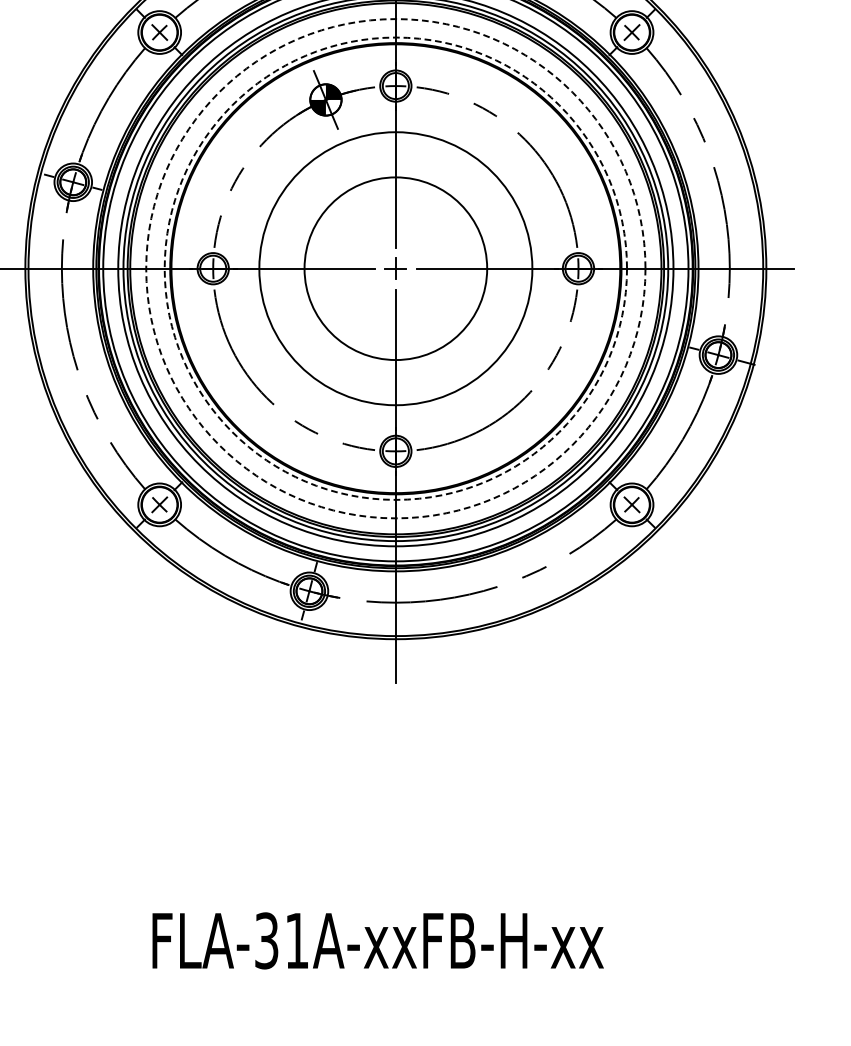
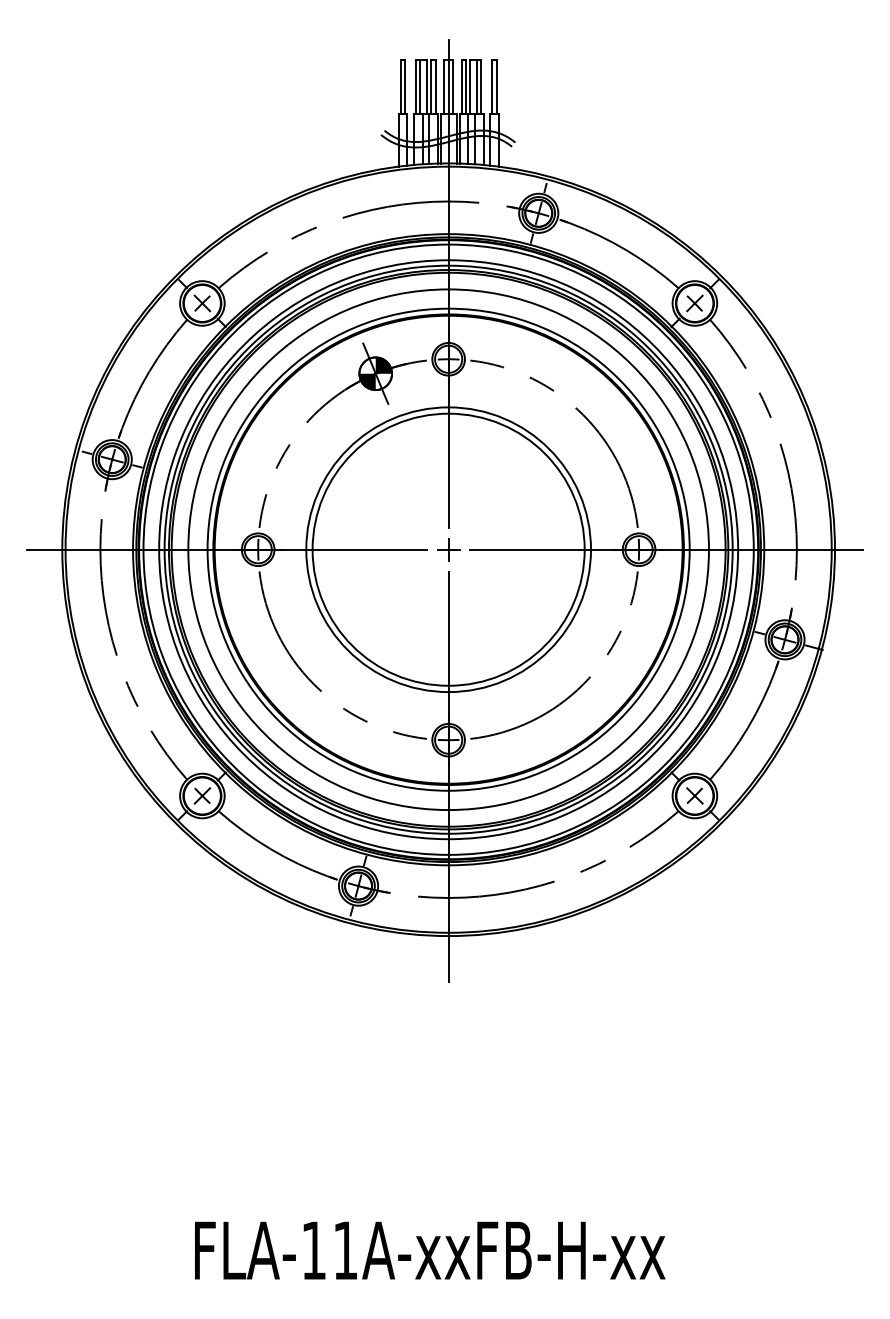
circle: (395, 268) -> (448, 549), dashed -> solid
circle: (395, 268) -> (448, 549), dashed -> solid
circle: (395, 268) -> (448, 549), size x1.43
text: (266, 940) -> (313, 1250), FLA-31A-xxFB-H-xx -> FLA-11A-xxFB-H-xx

